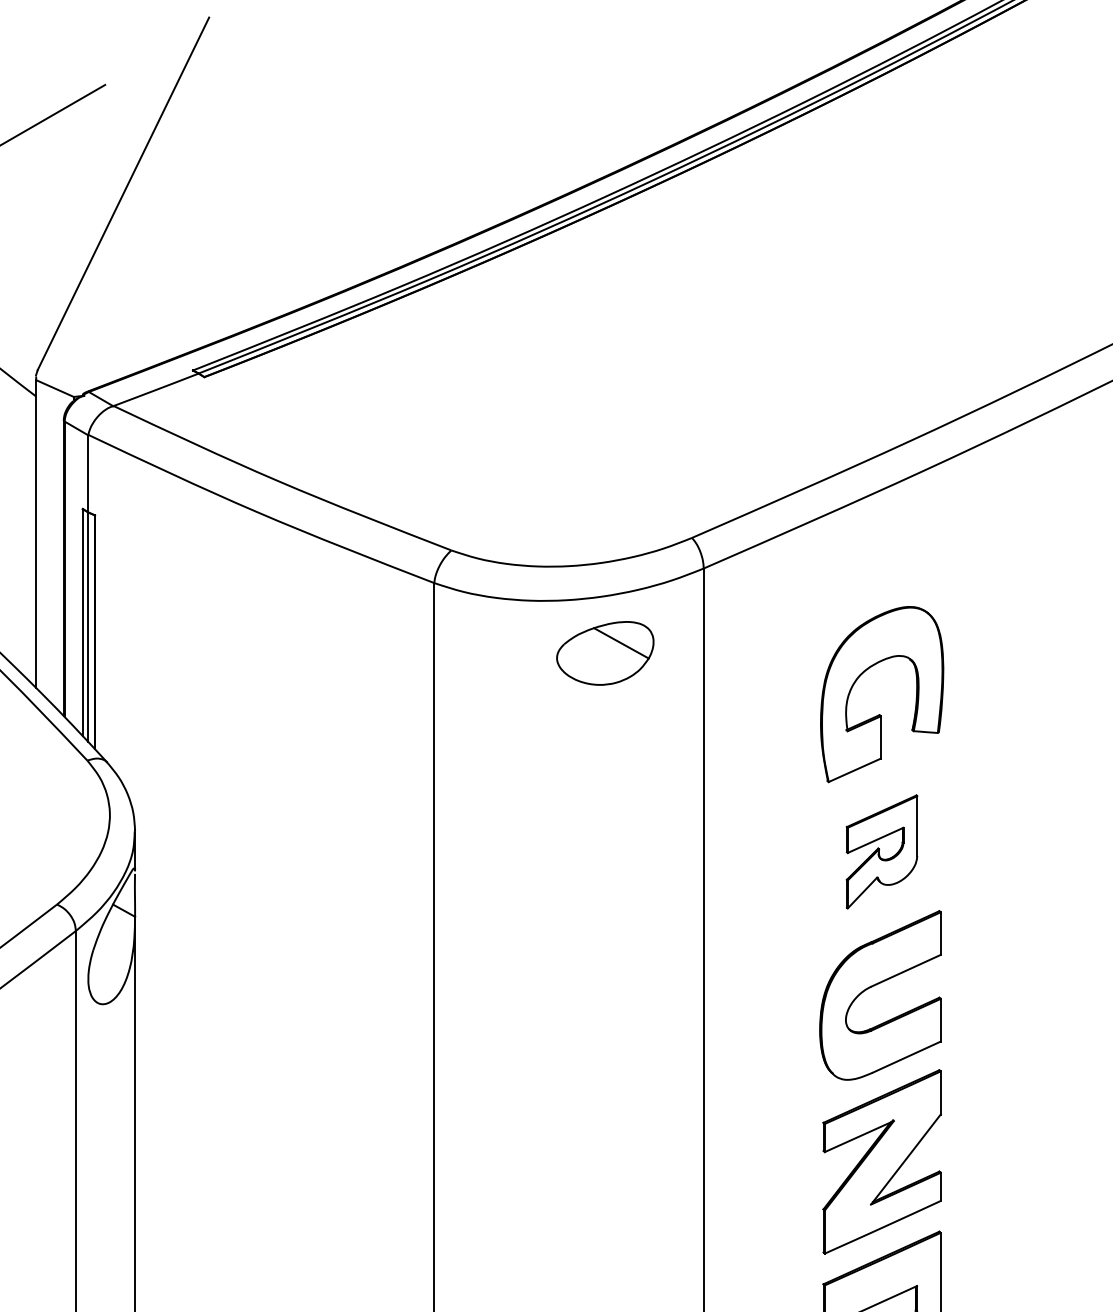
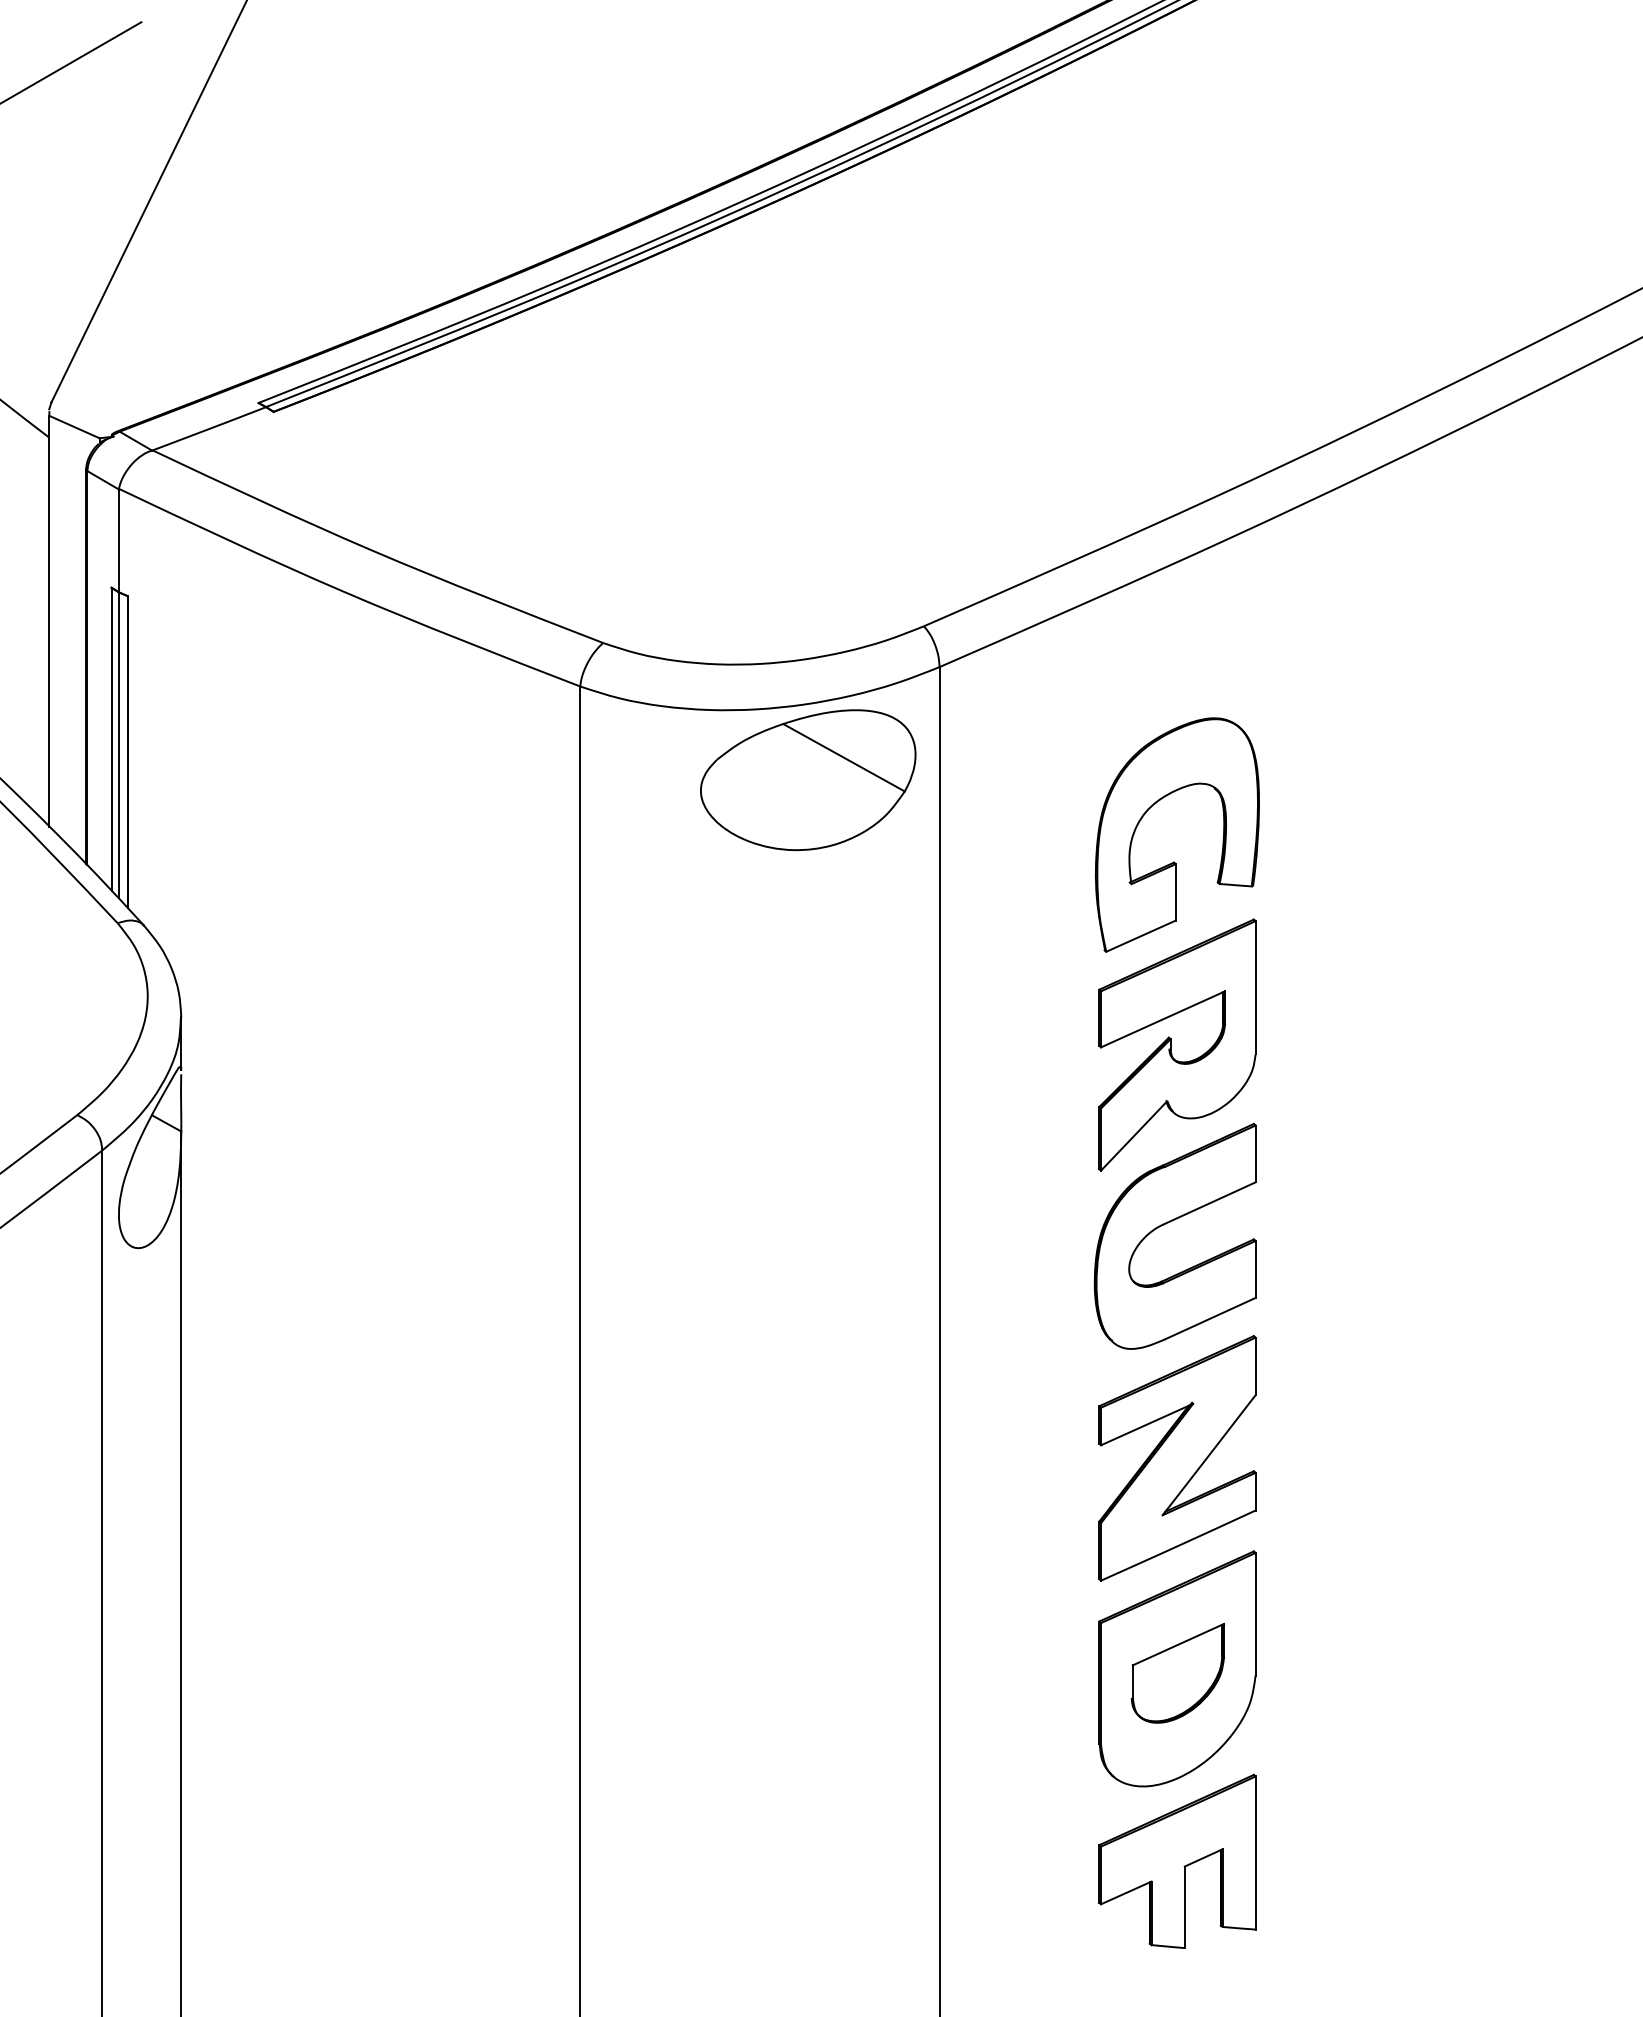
part: (605, 653) -> (808, 780), size x1.67
part: (882, 851) -> (1177, 1044), size x1.67

